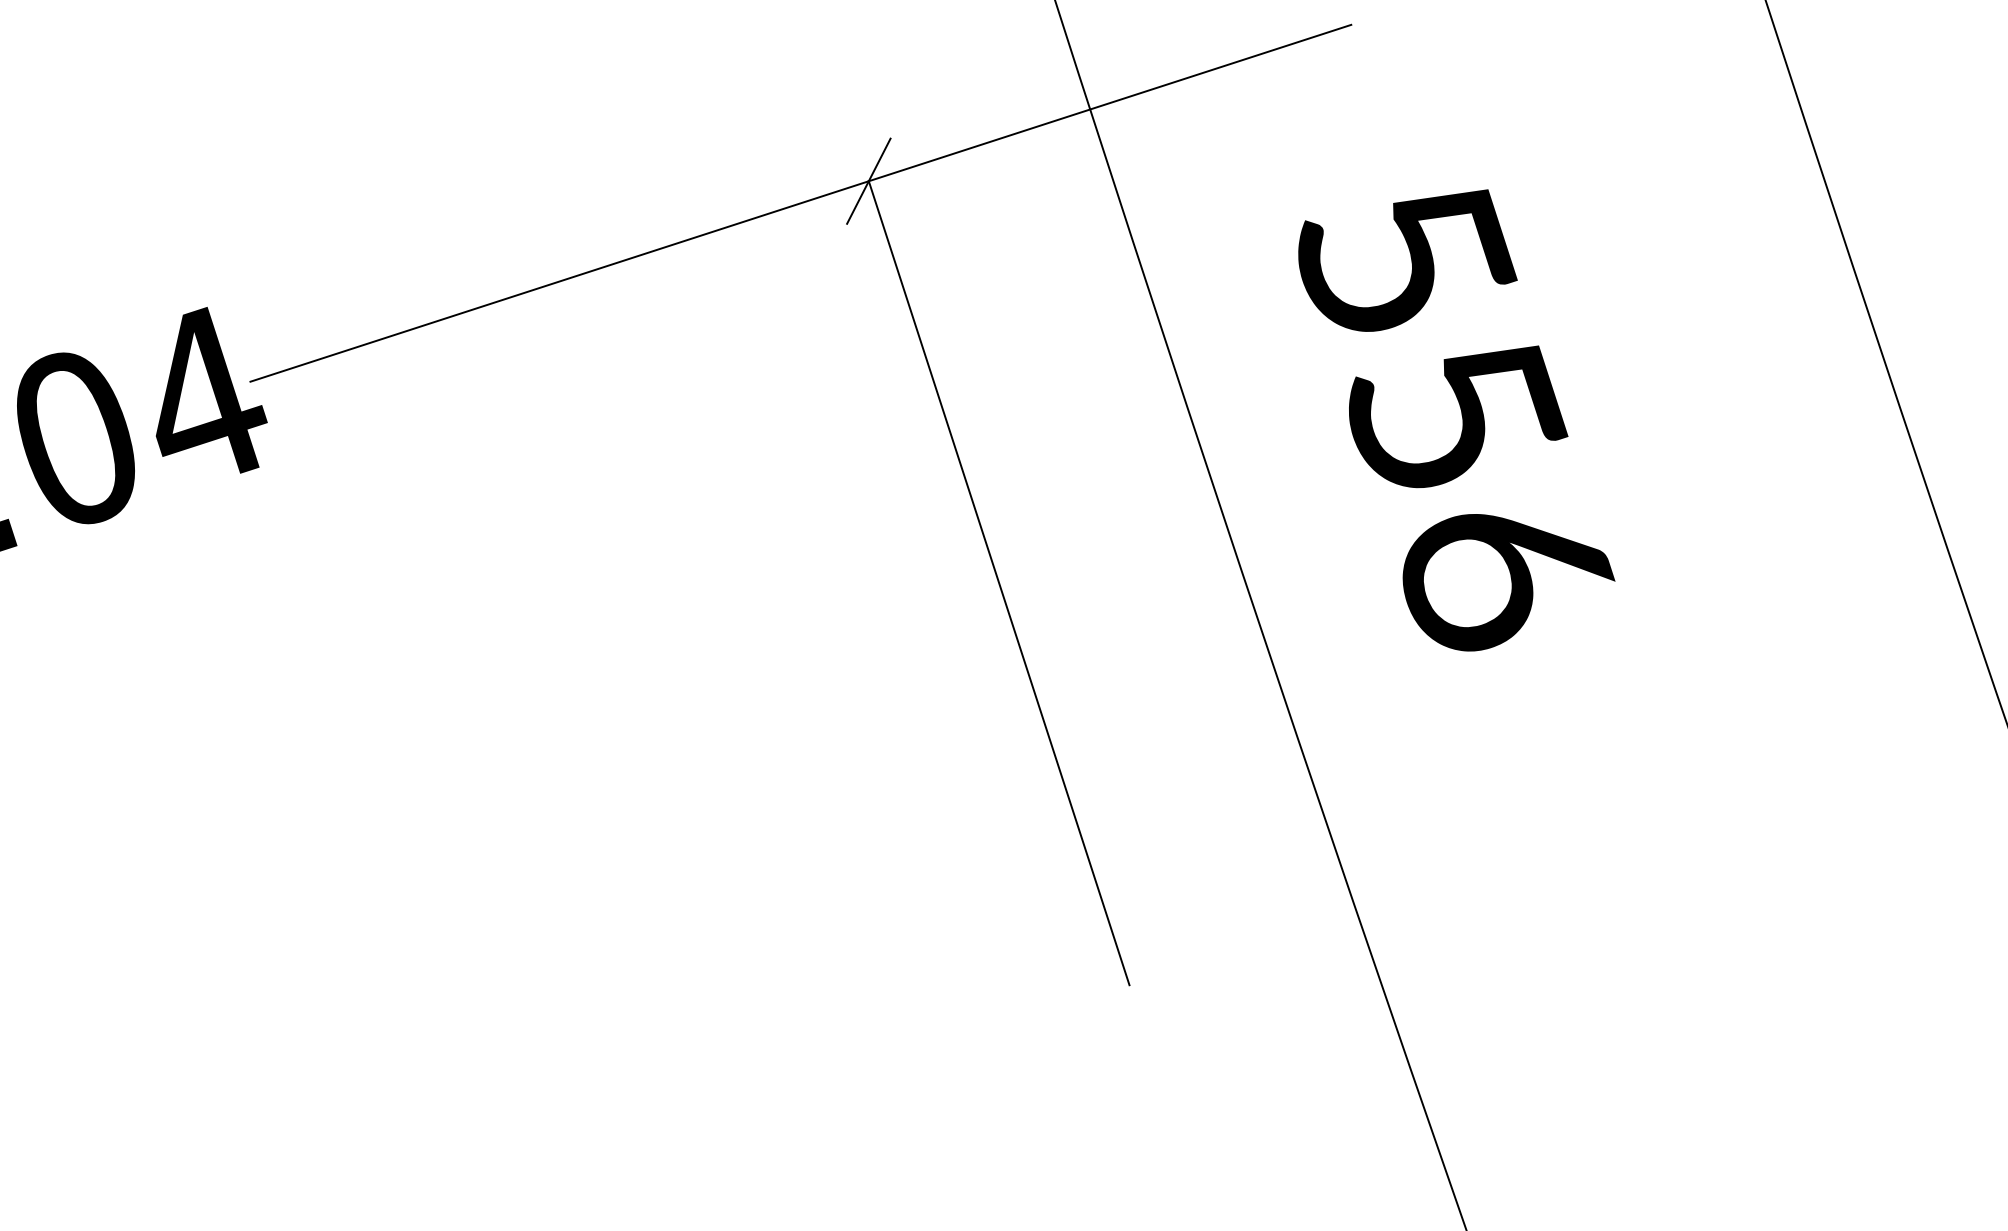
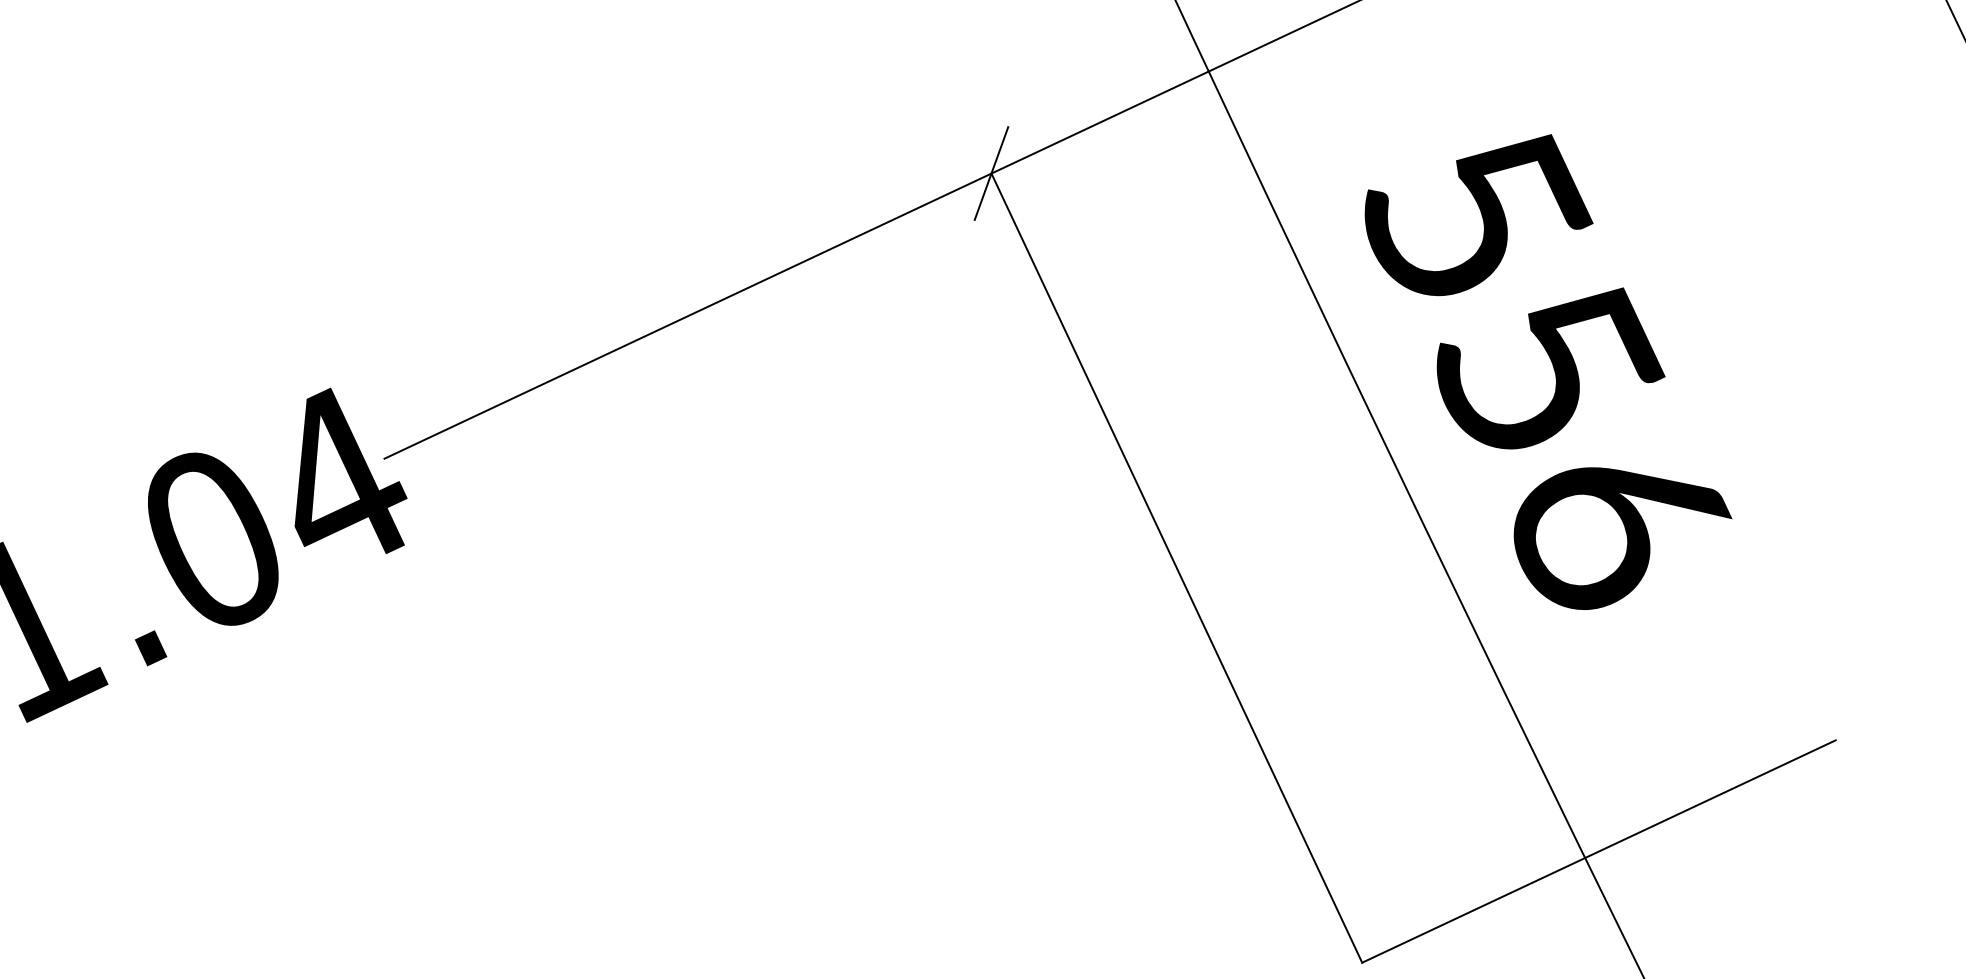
text: (1456, 420) -> (1548, 374), moved
line: (1370, 906) -> (1598, 850), added

